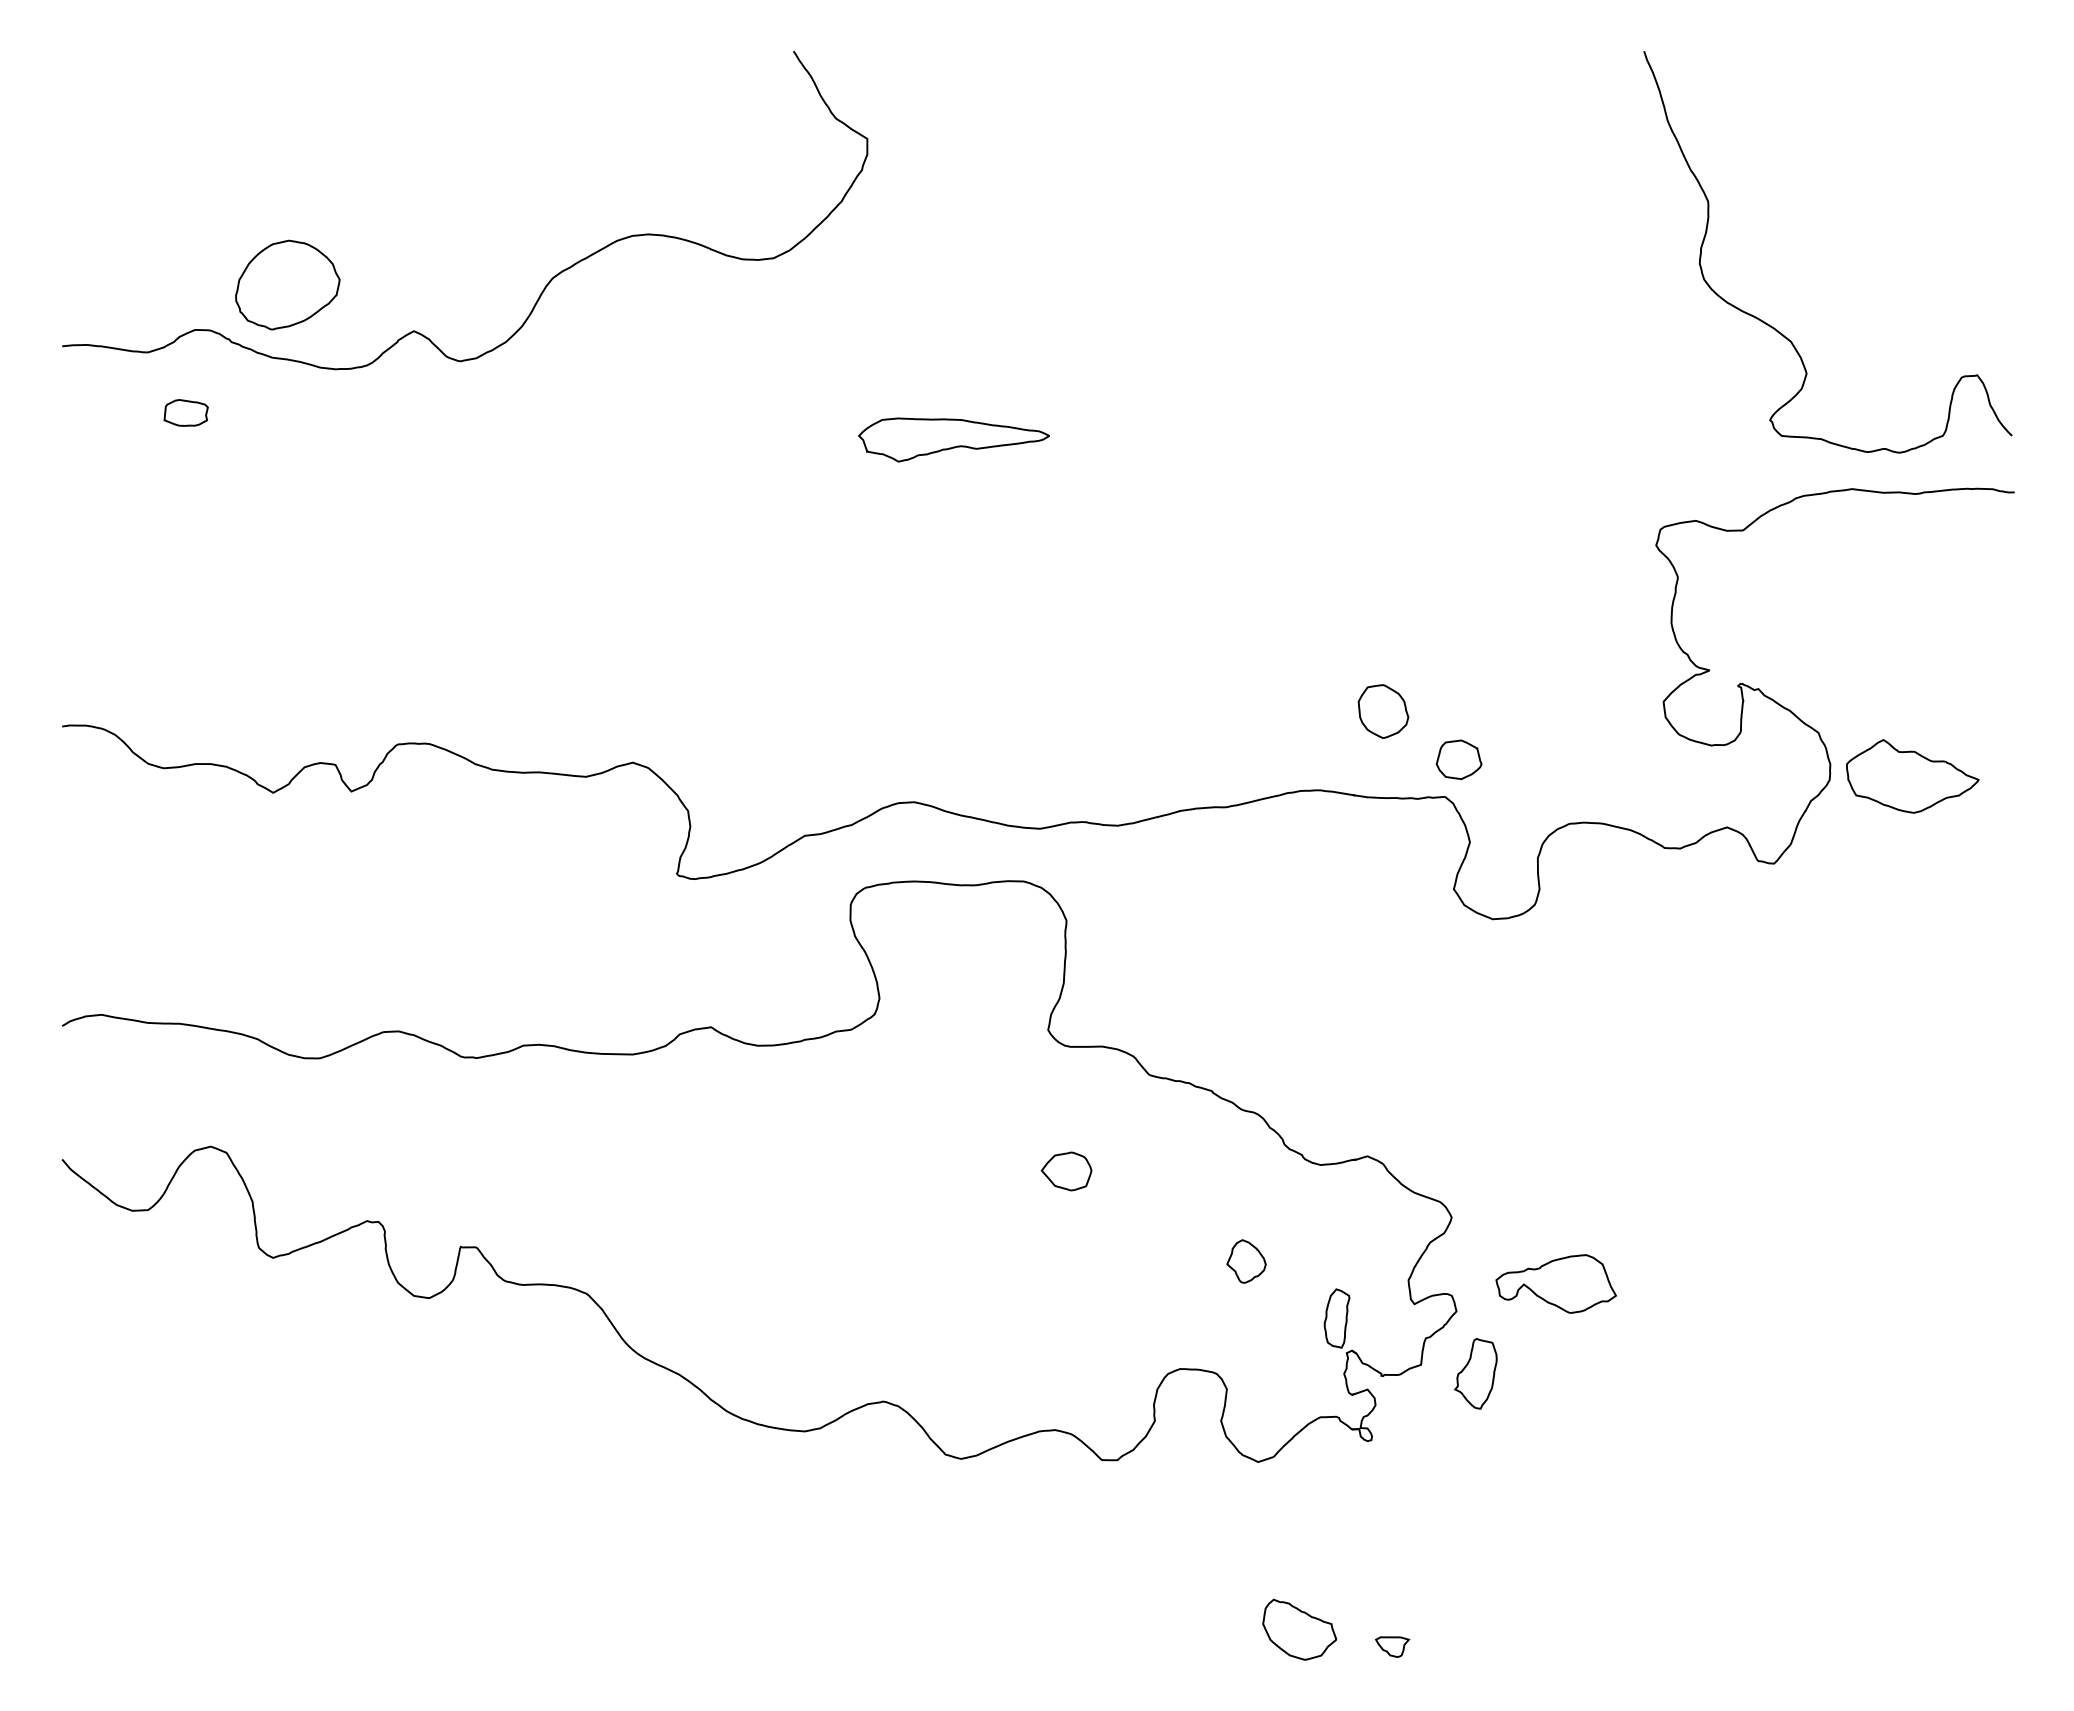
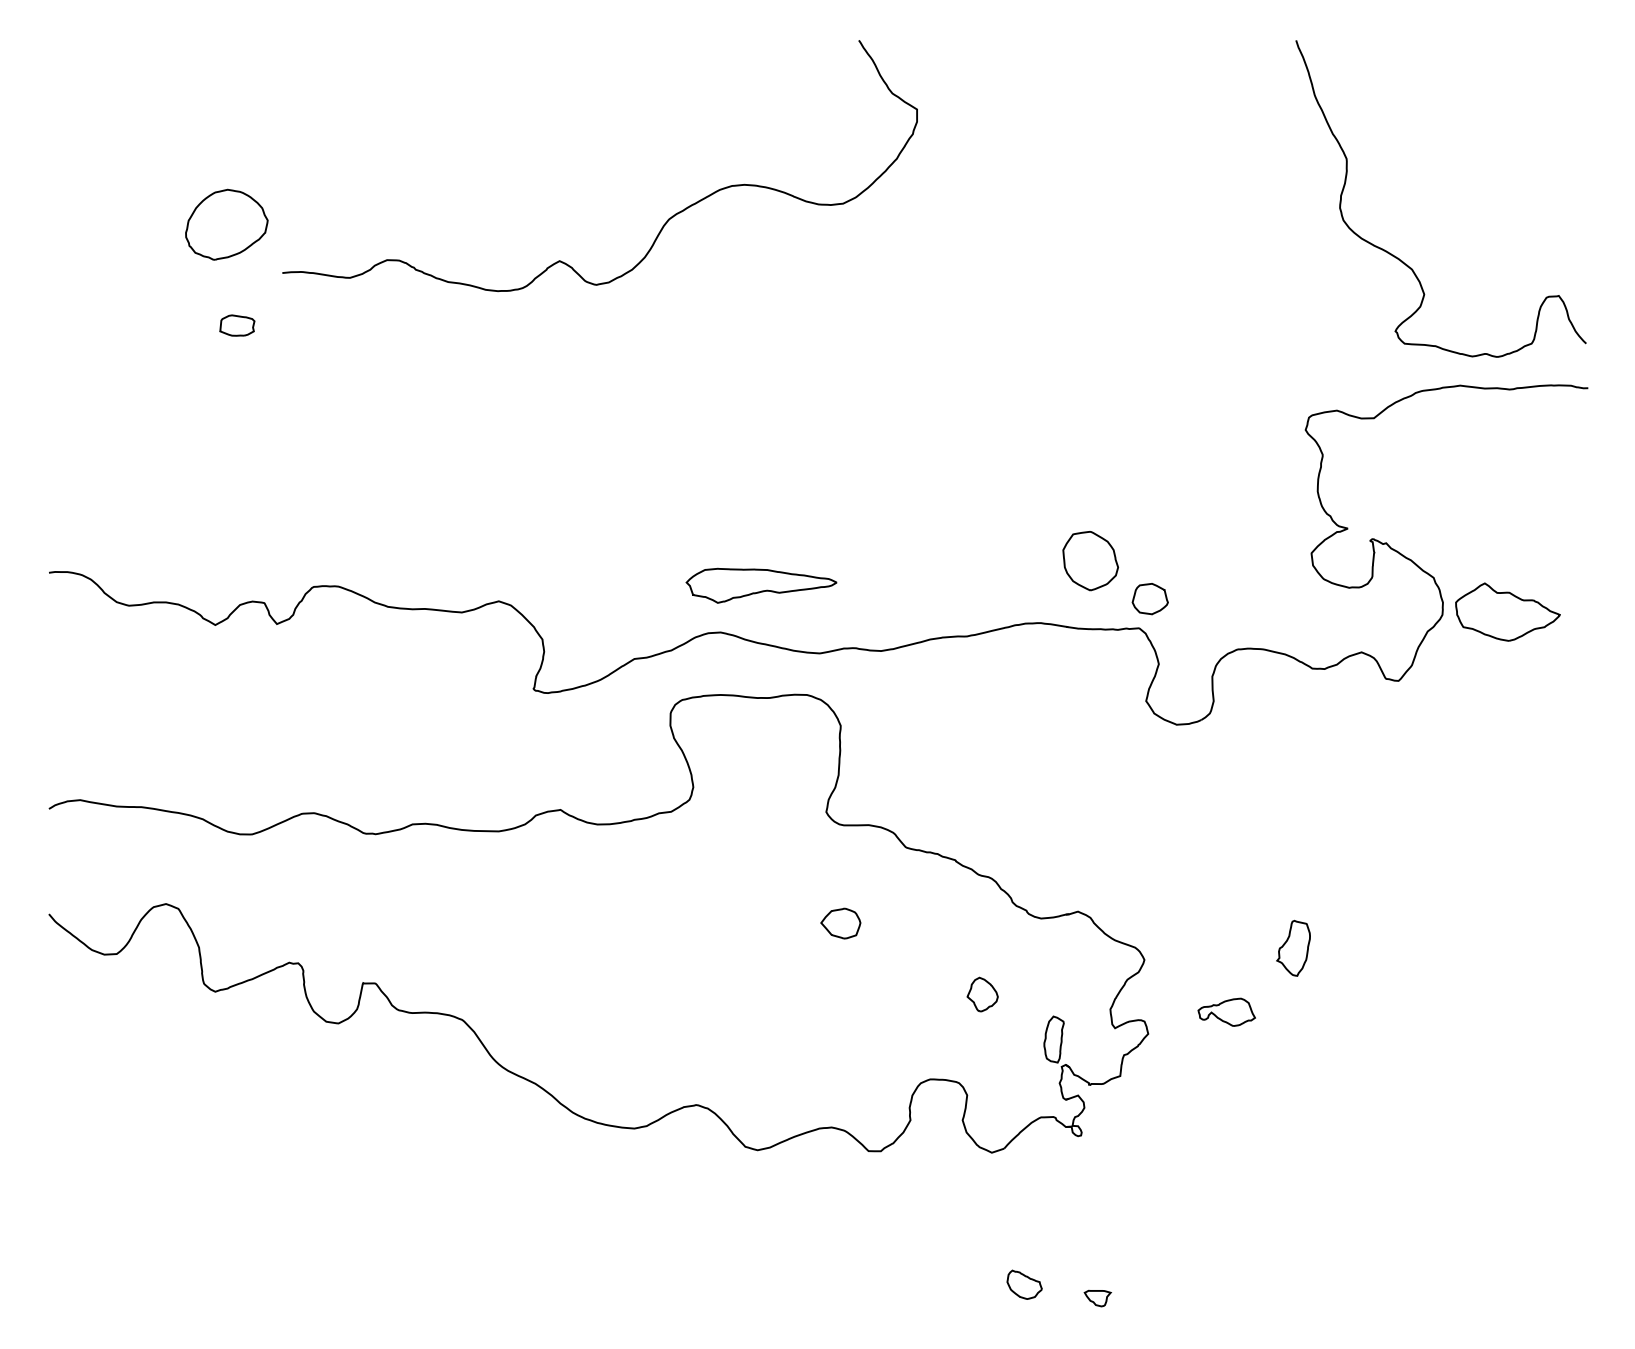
curve: (548, 281) -> (665, 221), moved
part: (185, 412) -> (236, 325), moved
part: (953, 439) -> (761, 585), moved
part: (1383, 711) -> (1090, 560), size x1.4
part: (1555, 1283) -> (1226, 1011), size x0.6
part: (1475, 1373) -> (1293, 948), moved
part: (1299, 1629) -> (1024, 1284), size x0.6

